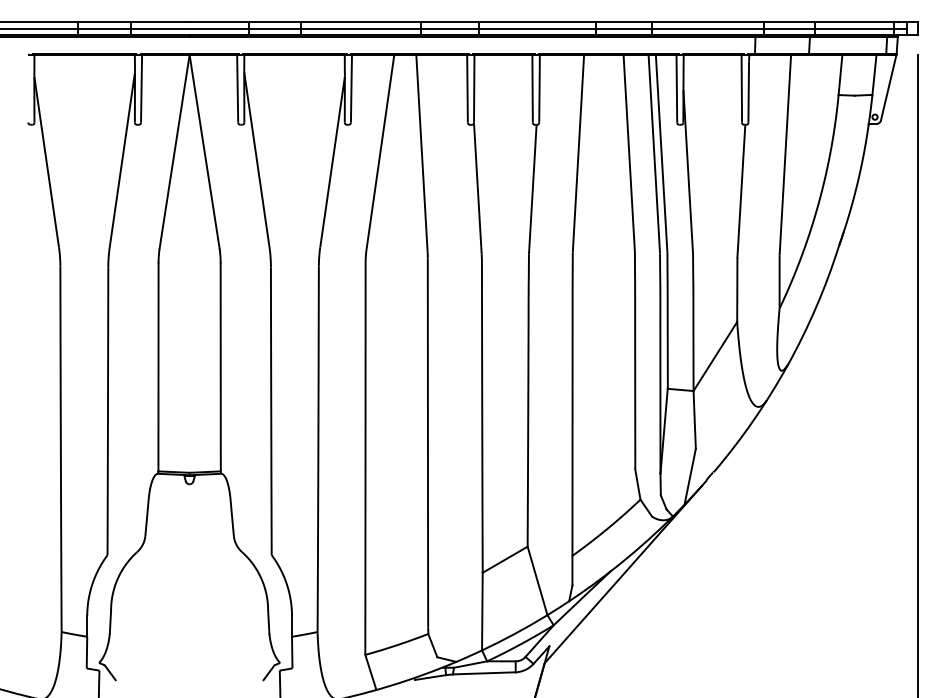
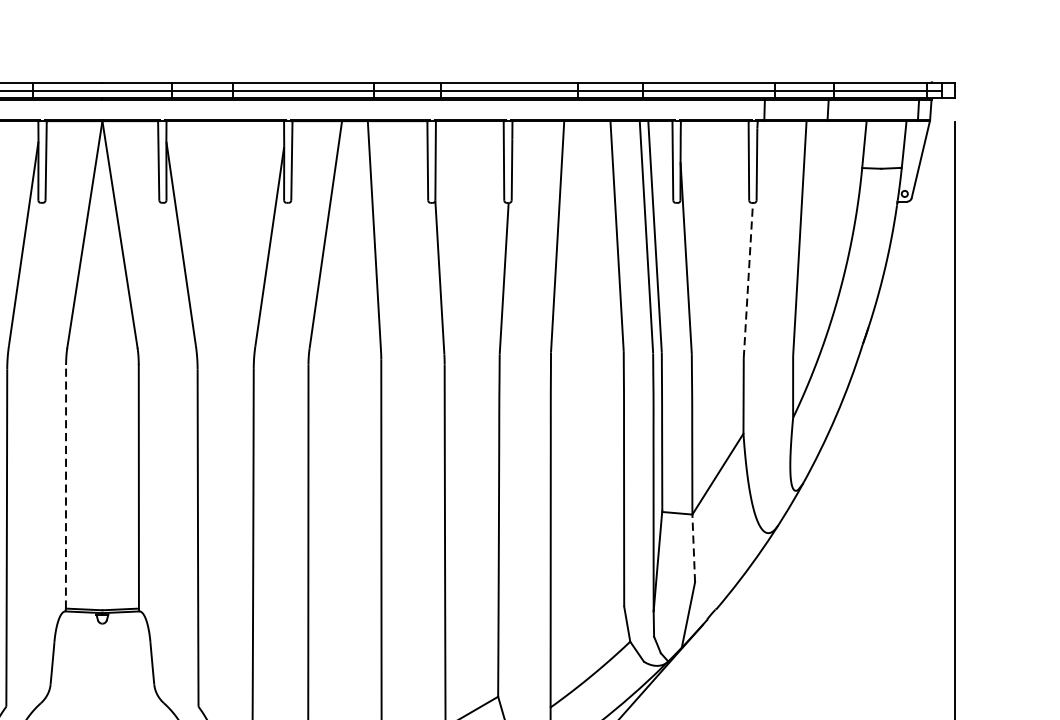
line: (741, 190) -> (748, 279), solid -> dashed
line: (158, 366) -> (66, 485), solid -> dashed
line: (694, 419) -> (693, 547), solid -> dashed

